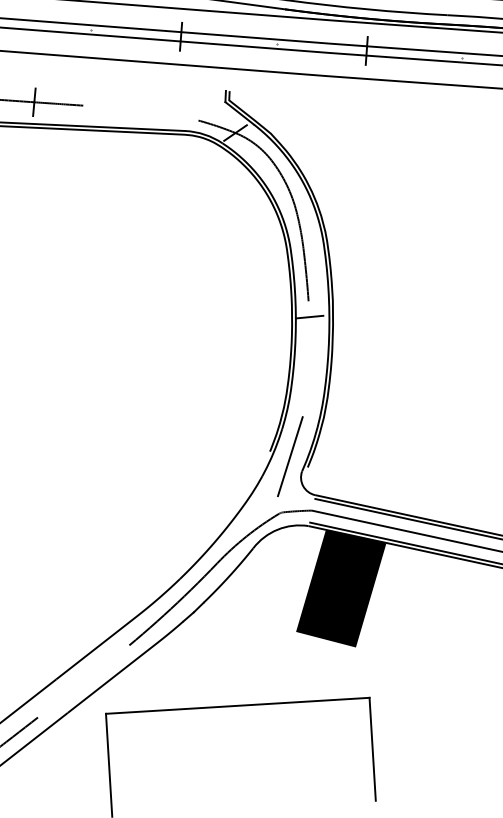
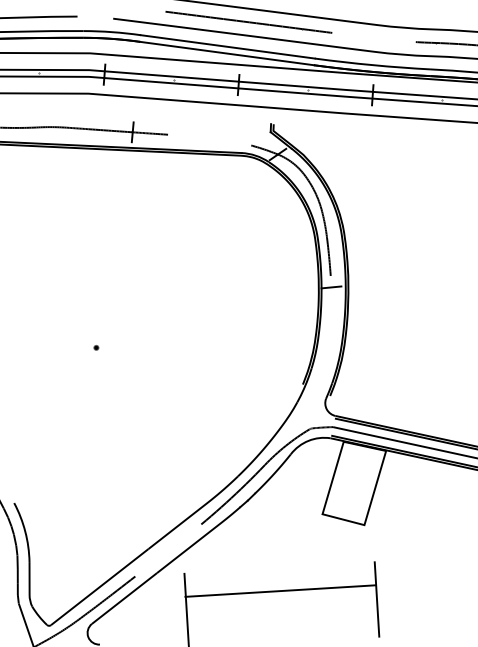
line: (290, 457) -> (317, 388), removed
fill: (341, 588) -> (354, 483), removed
line: (237, 705) -> (280, 590), moved

